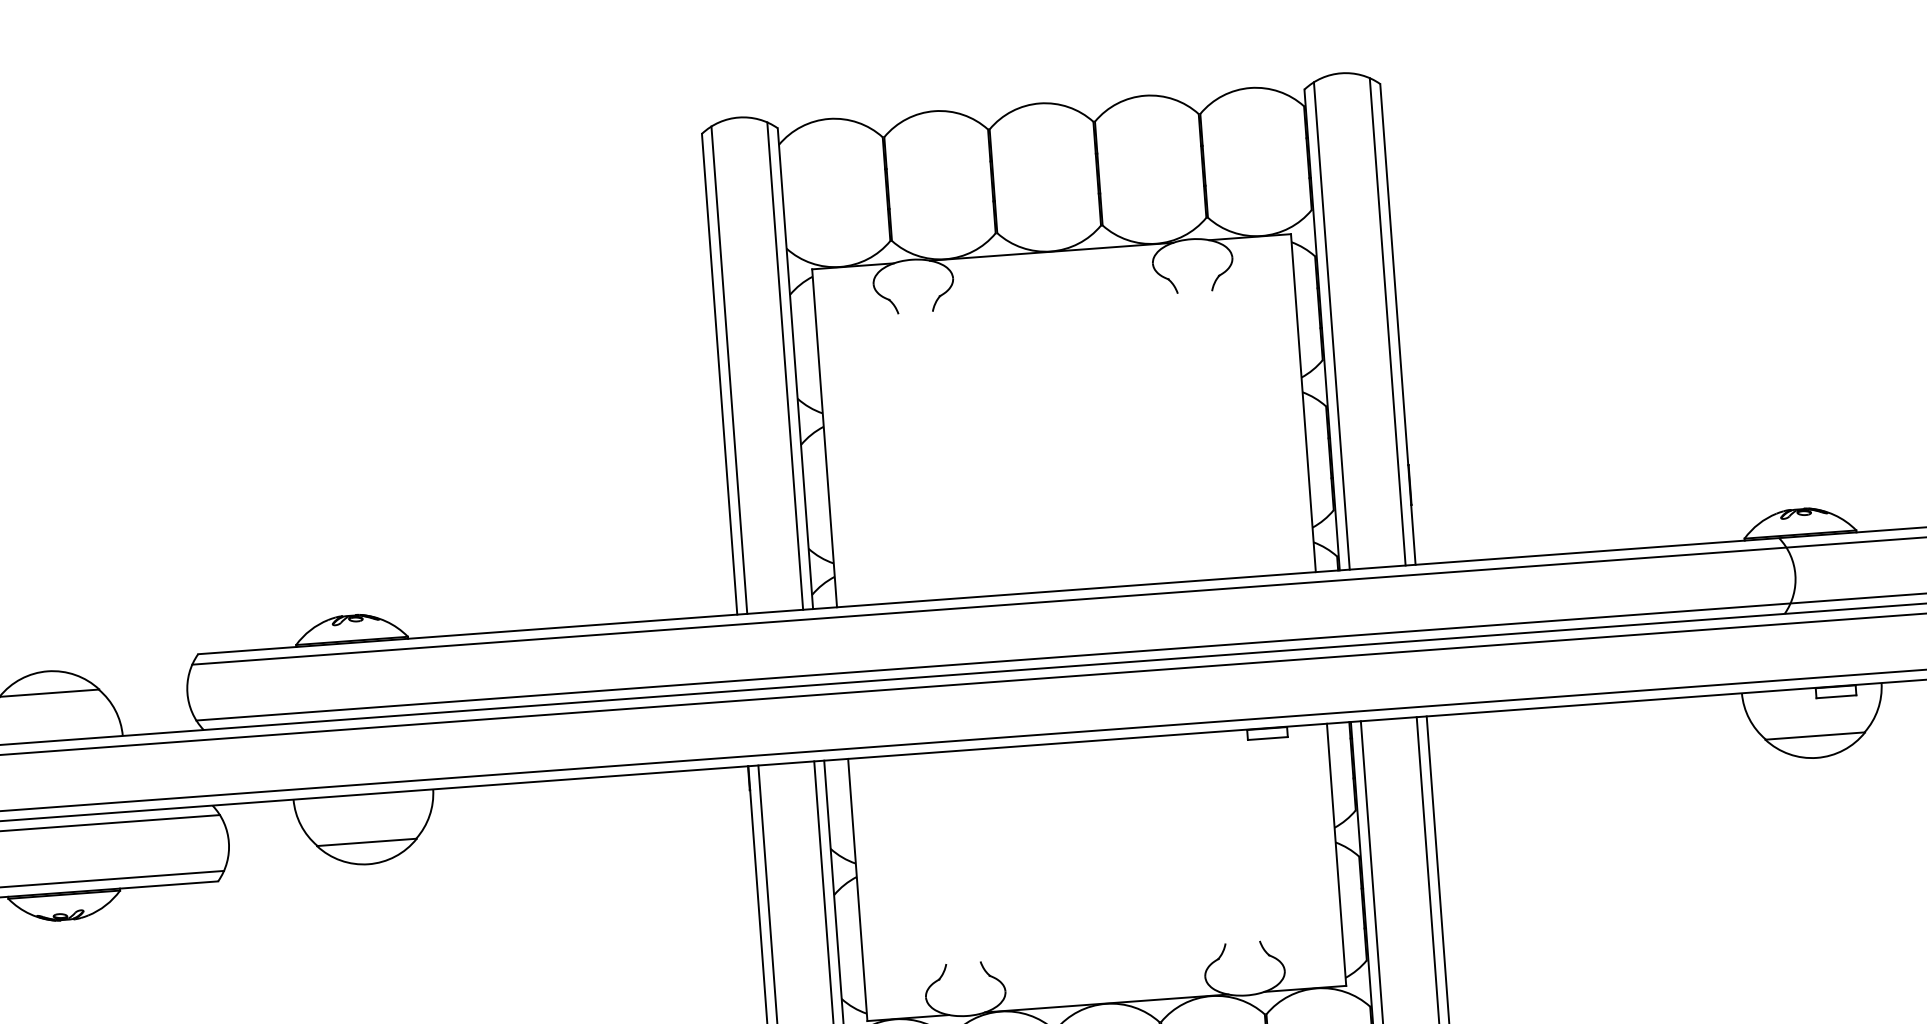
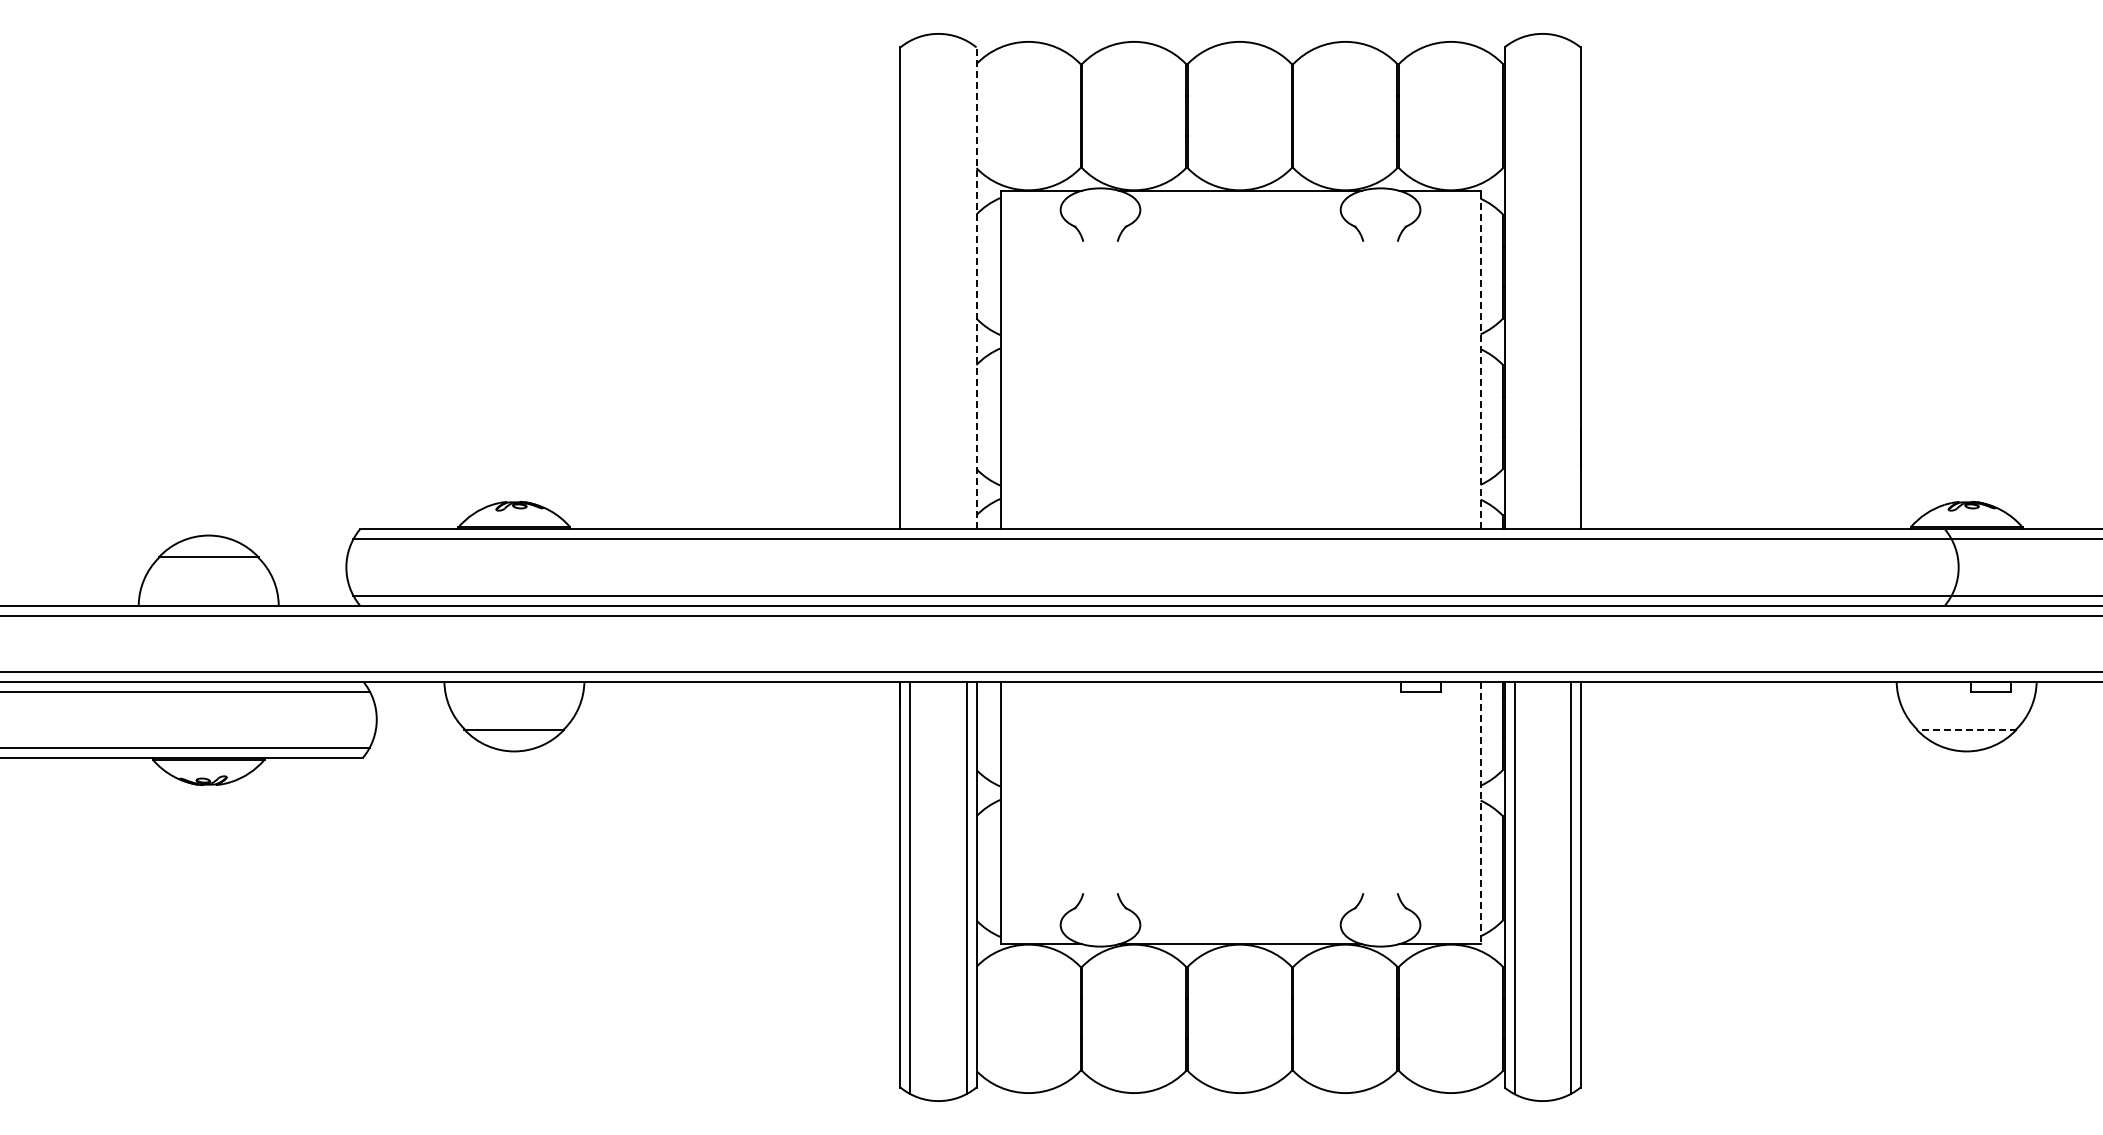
line: (1387, 321) -> (1570, 284), removed
line: (1331, 325) -> (1514, 284), removed
line: (785, 365) -> (966, 284), removed
line: (795, 367) -> (976, 287), solid -> dashed
line: (729, 369) -> (910, 284), removed
line: (1303, 402) -> (1480, 359), solid -> dashed
line: (1815, 736) -> (1966, 729), solid -> dashed
line: (1336, 855) -> (1480, 813), solid -> dashed

